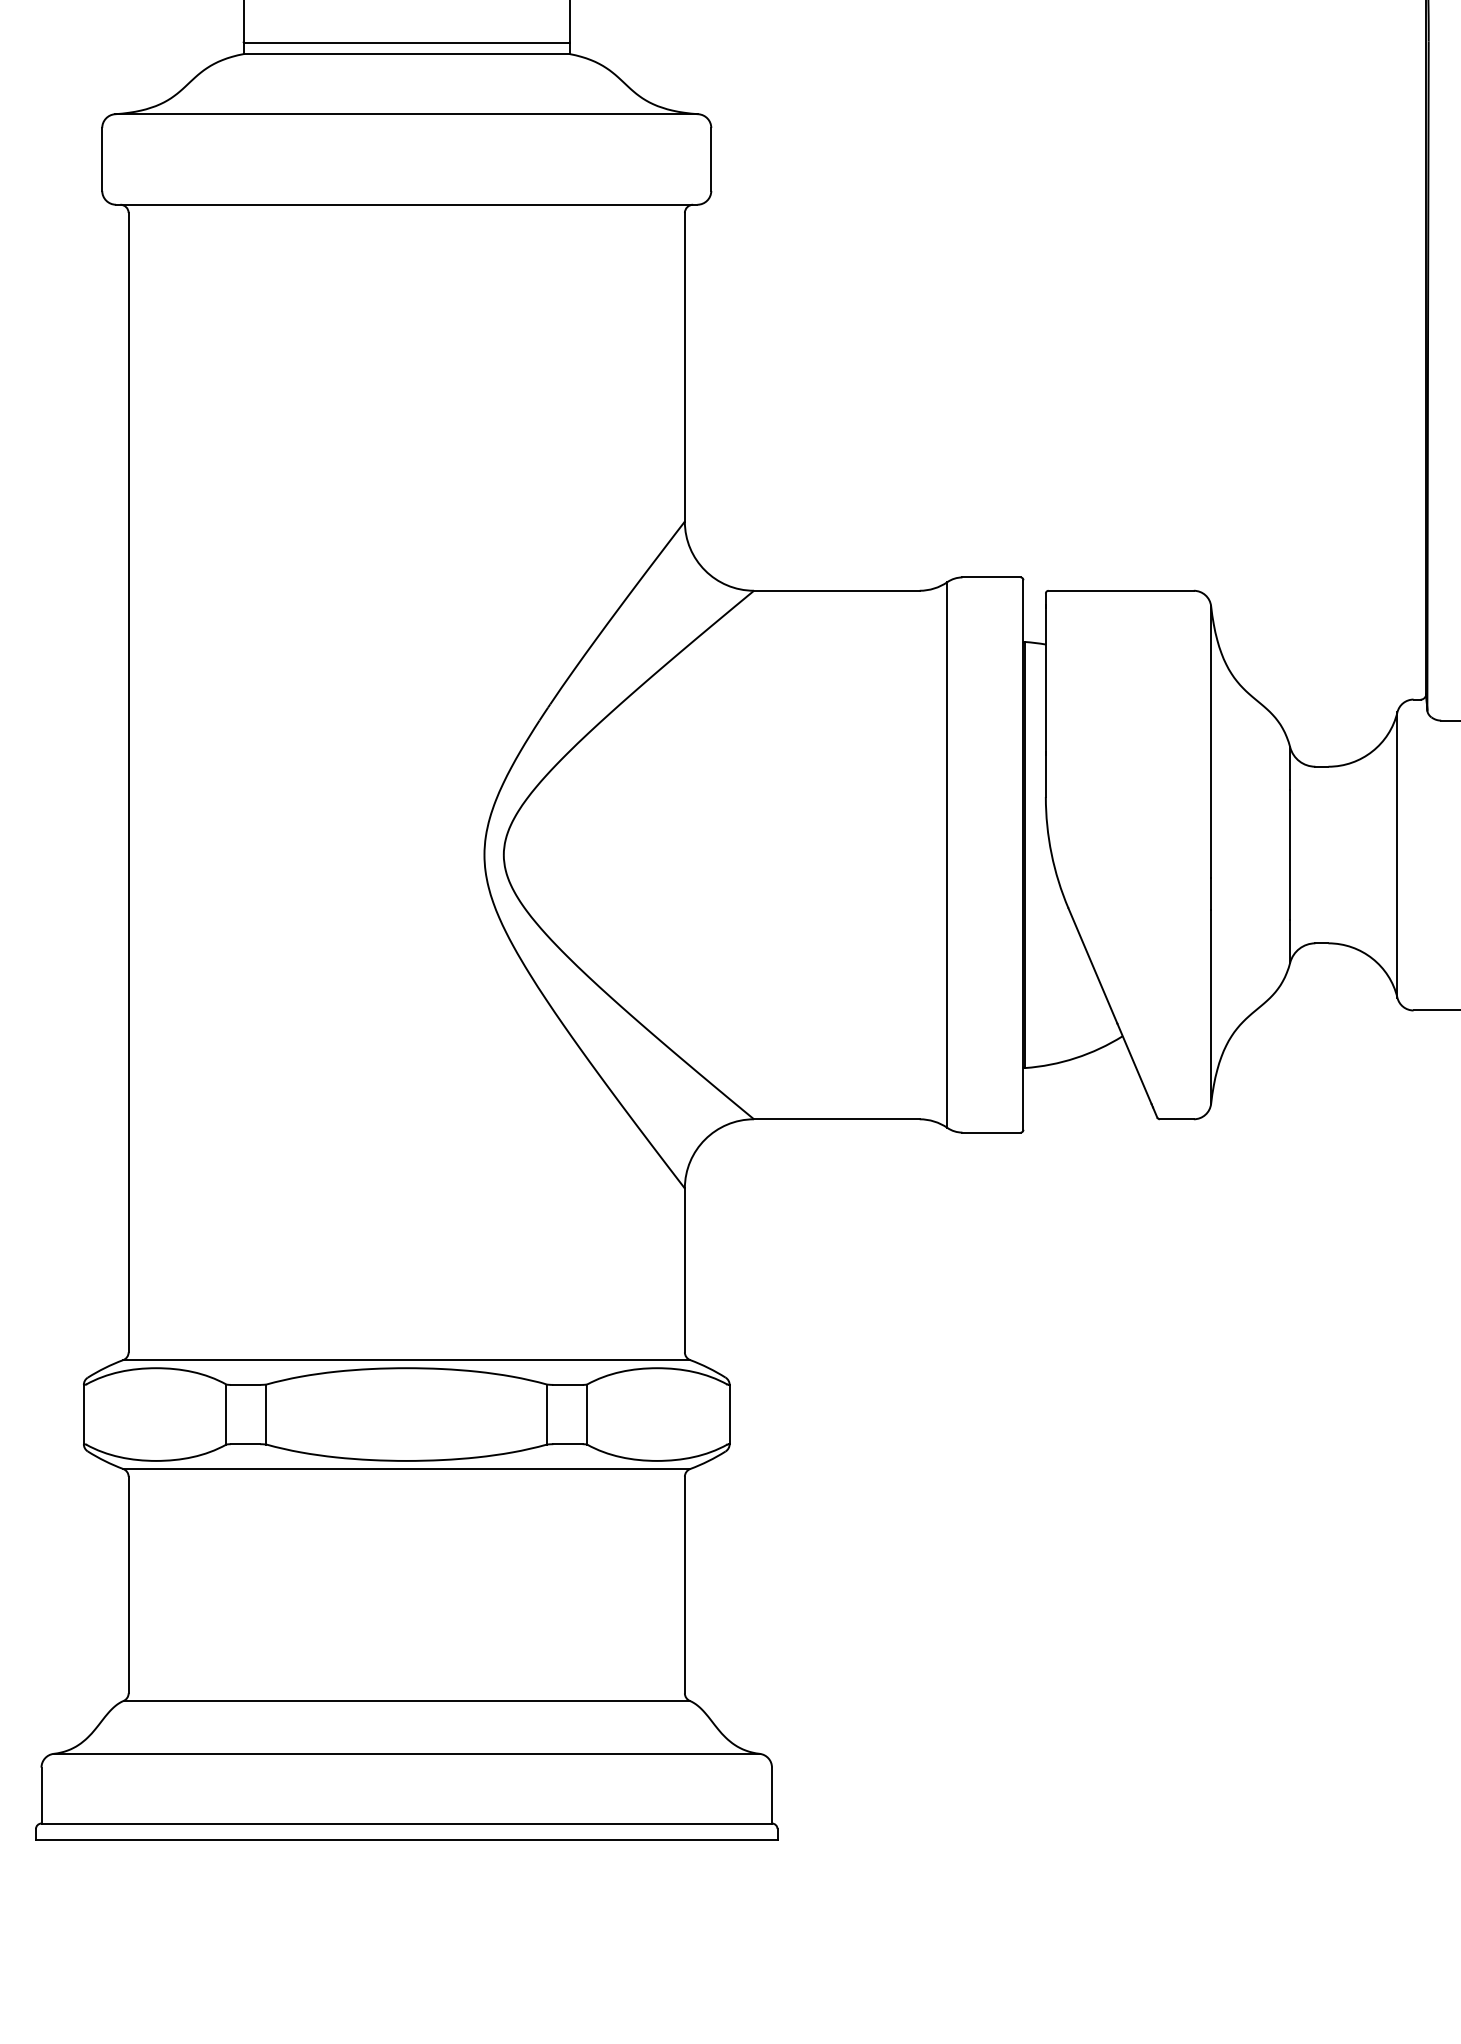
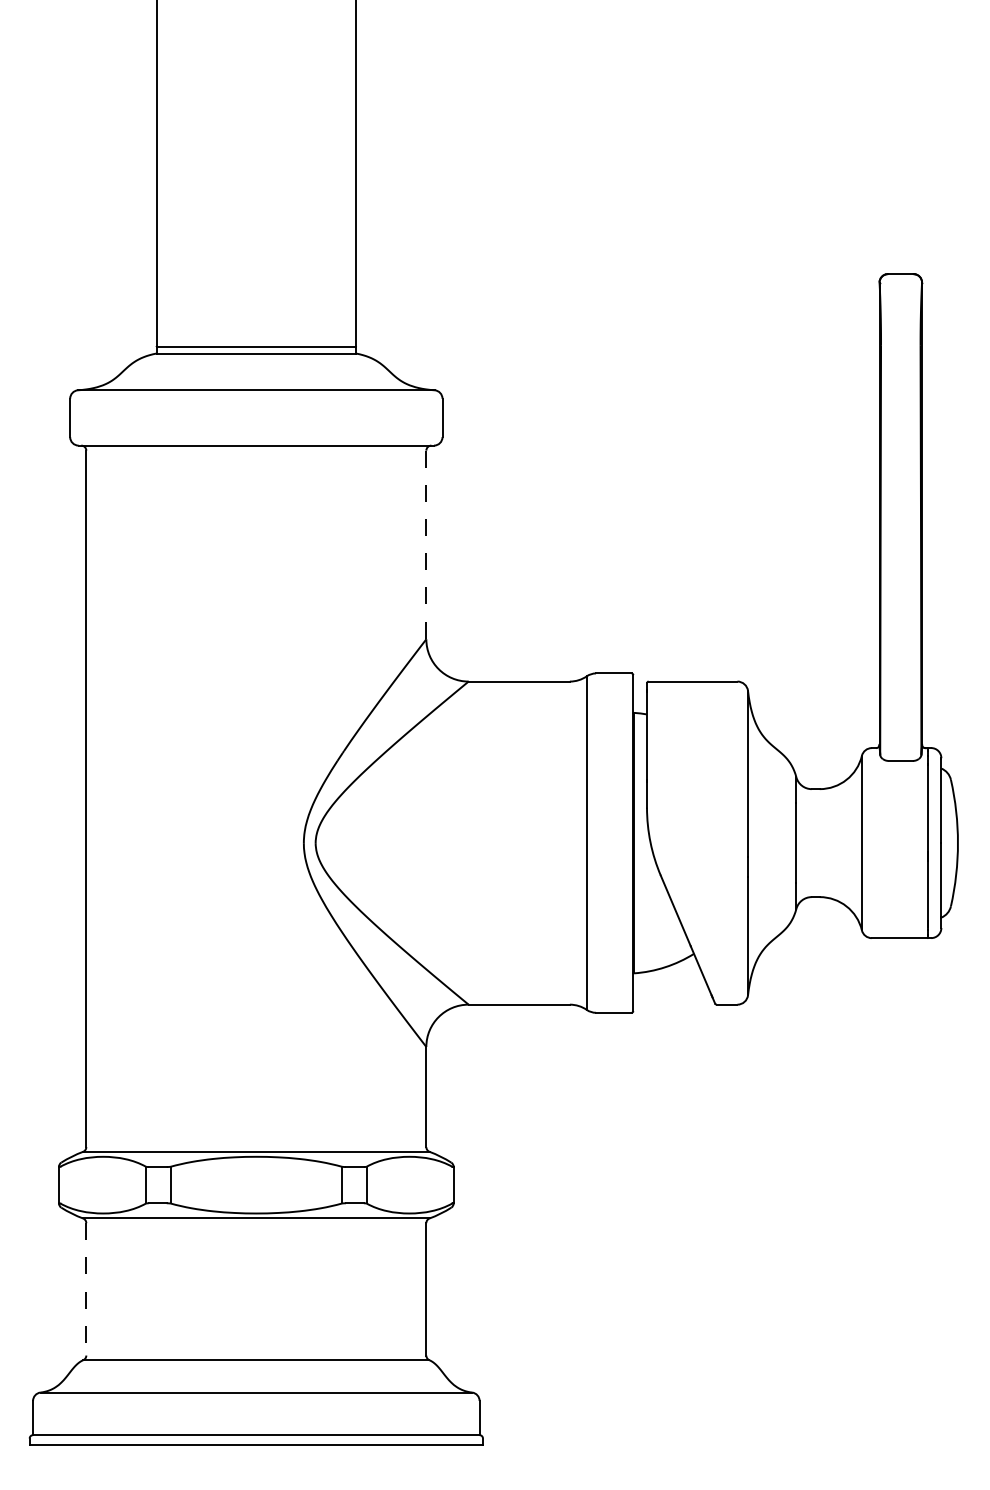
line: (685, 368) -> (426, 545), solid -> dashed
line: (128, 1585) -> (86, 1289), solid -> dashed

